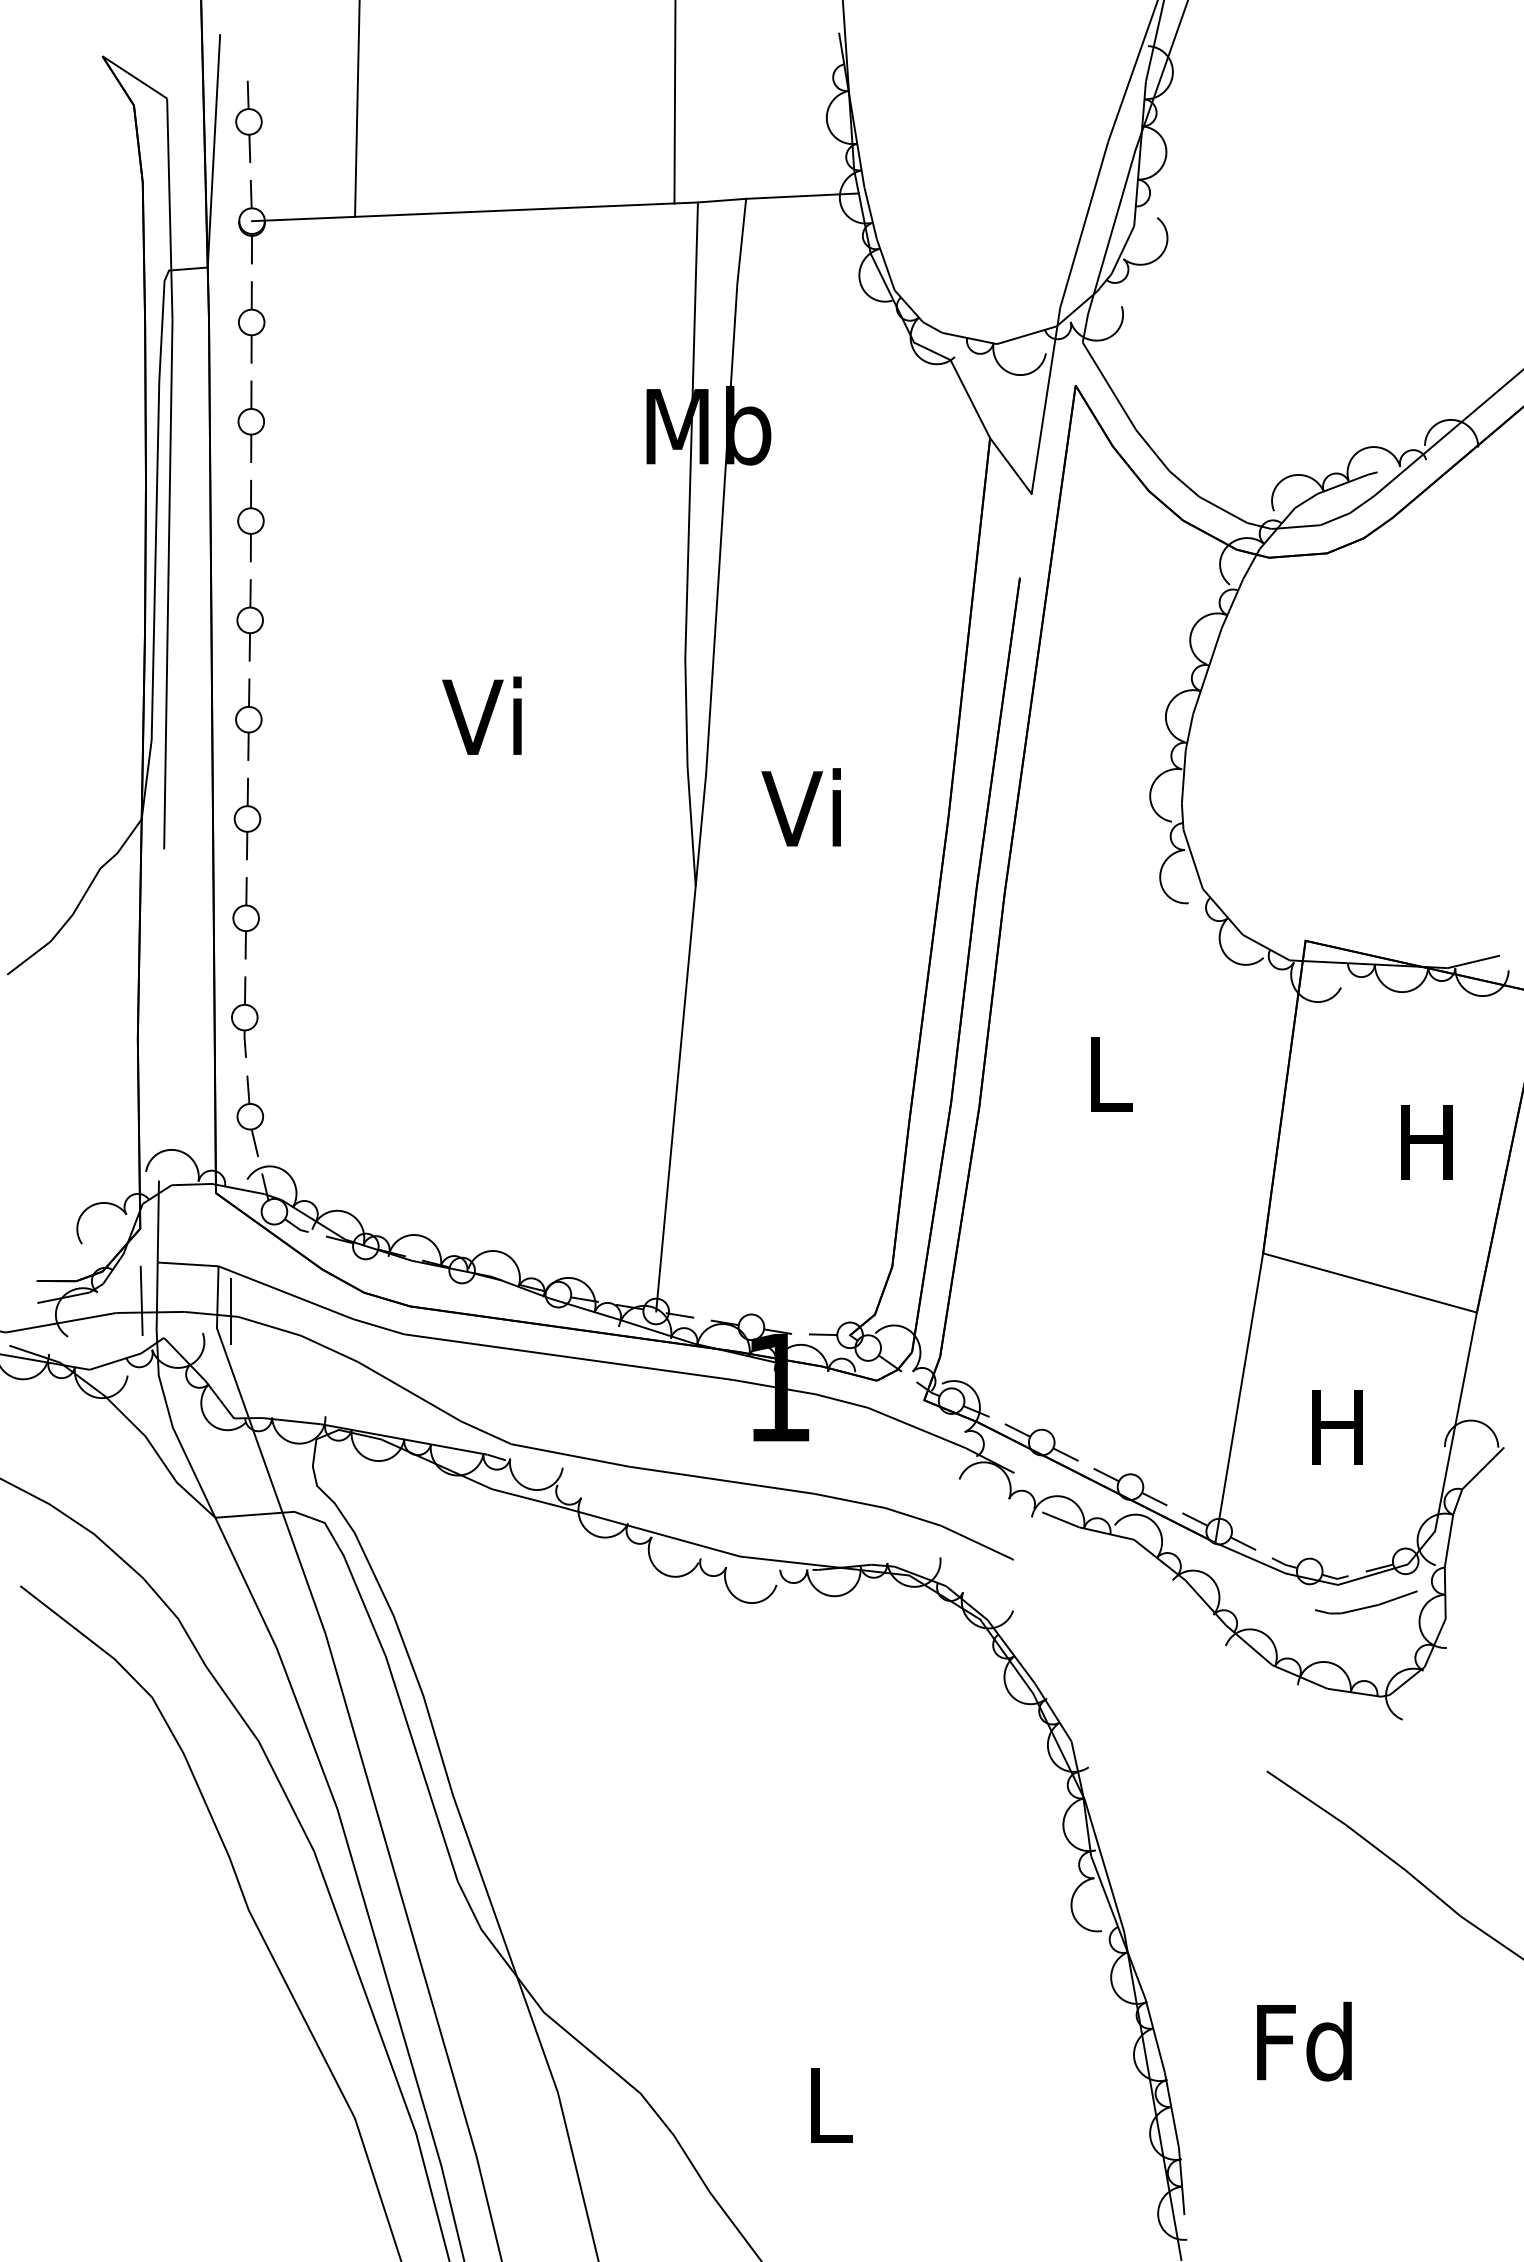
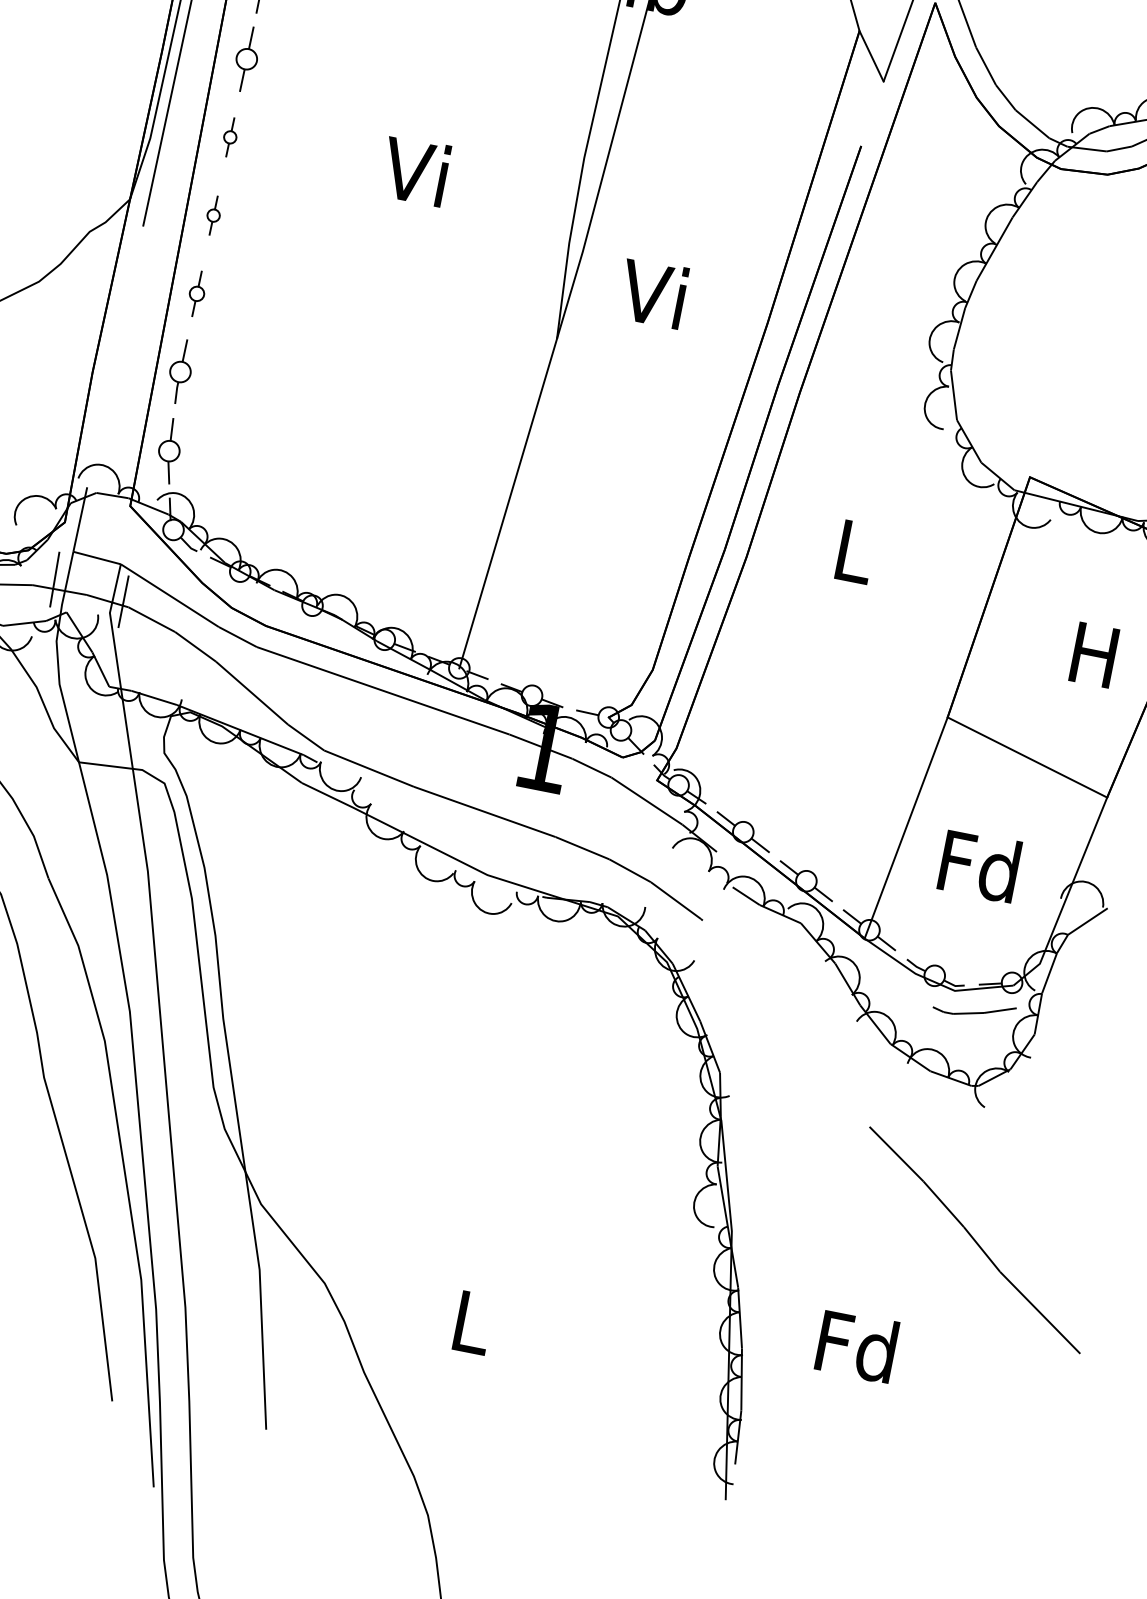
part: (248, 719) -> (229, 137), size x0.6
part: (247, 818) -> (213, 215), size x0.6
part: (245, 918) -> (196, 293), size x0.7
text: (1337, 1426) -> (979, 865), H -> Fd

